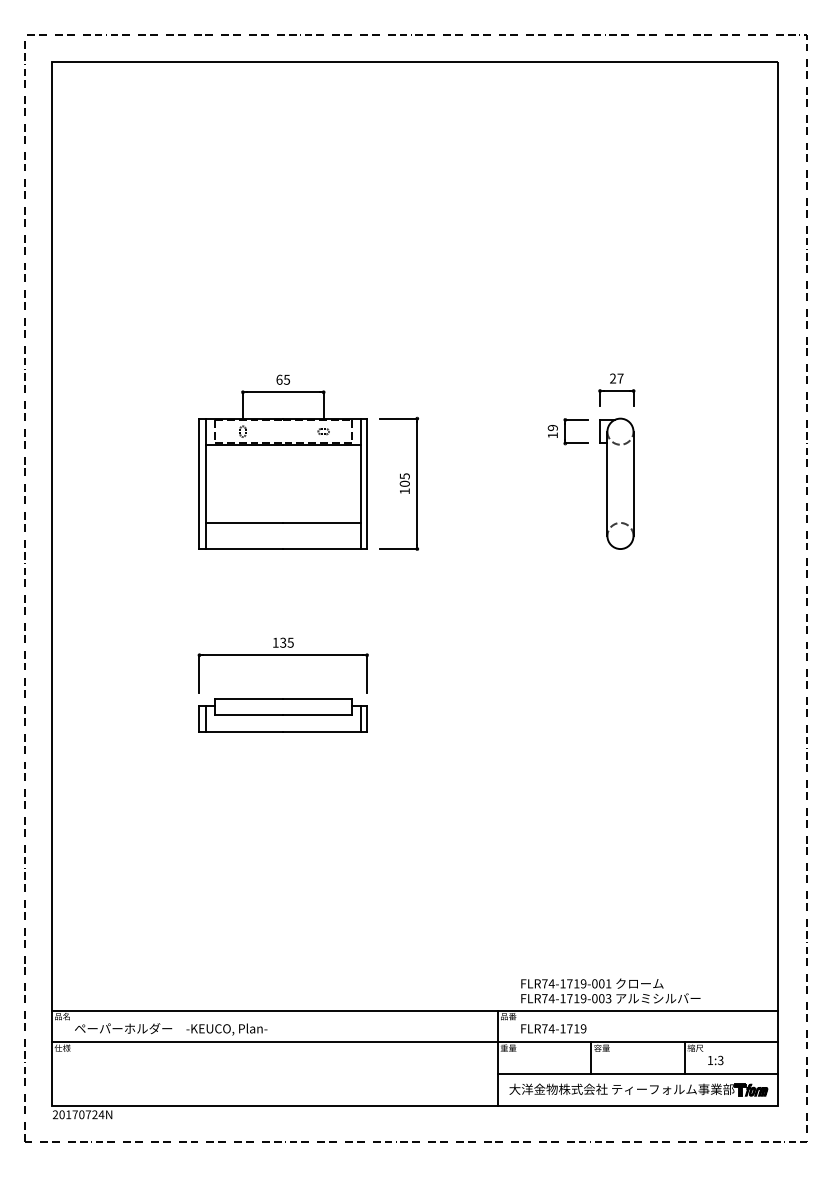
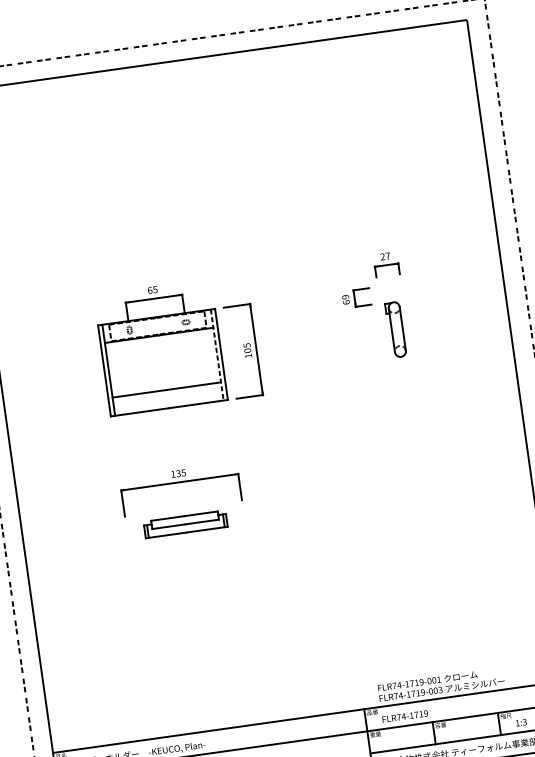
text: (552, 435) -> (346, 302), 19 -> 69
part: (616, 483) -> (395, 329), size x0.6
line: (361, 484) -> (217, 355), solid -> dashed
part: (282, 715) -> (185, 524), size x0.7

